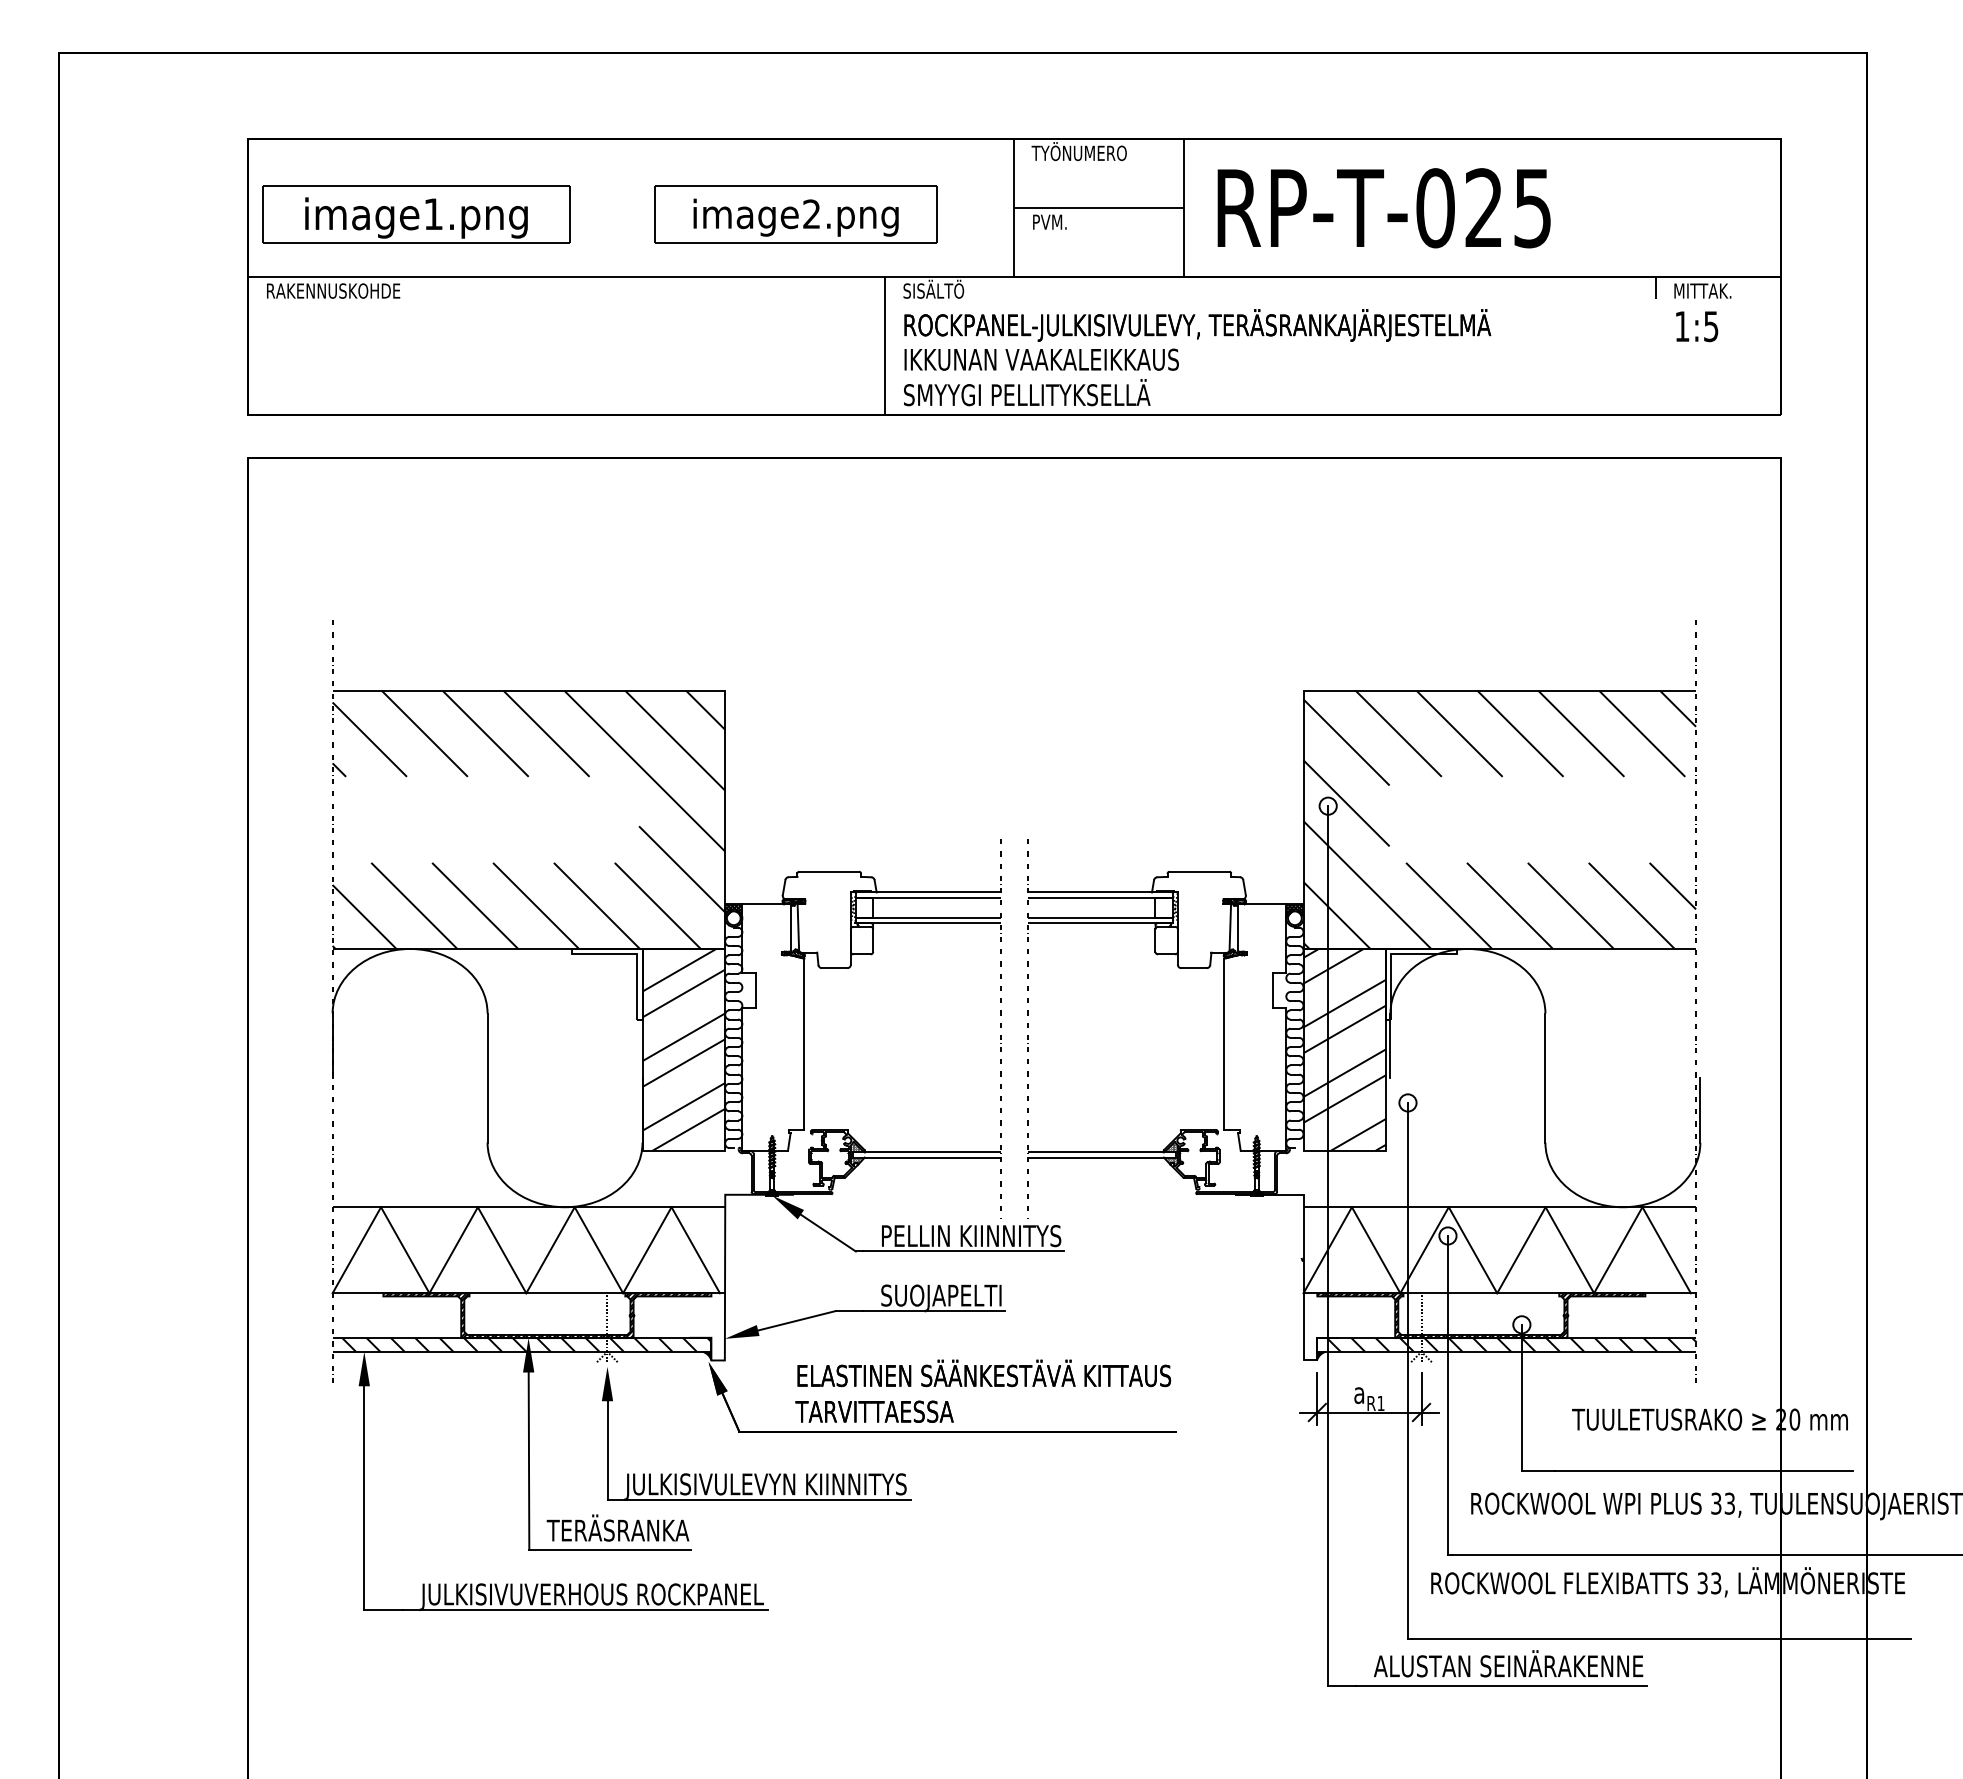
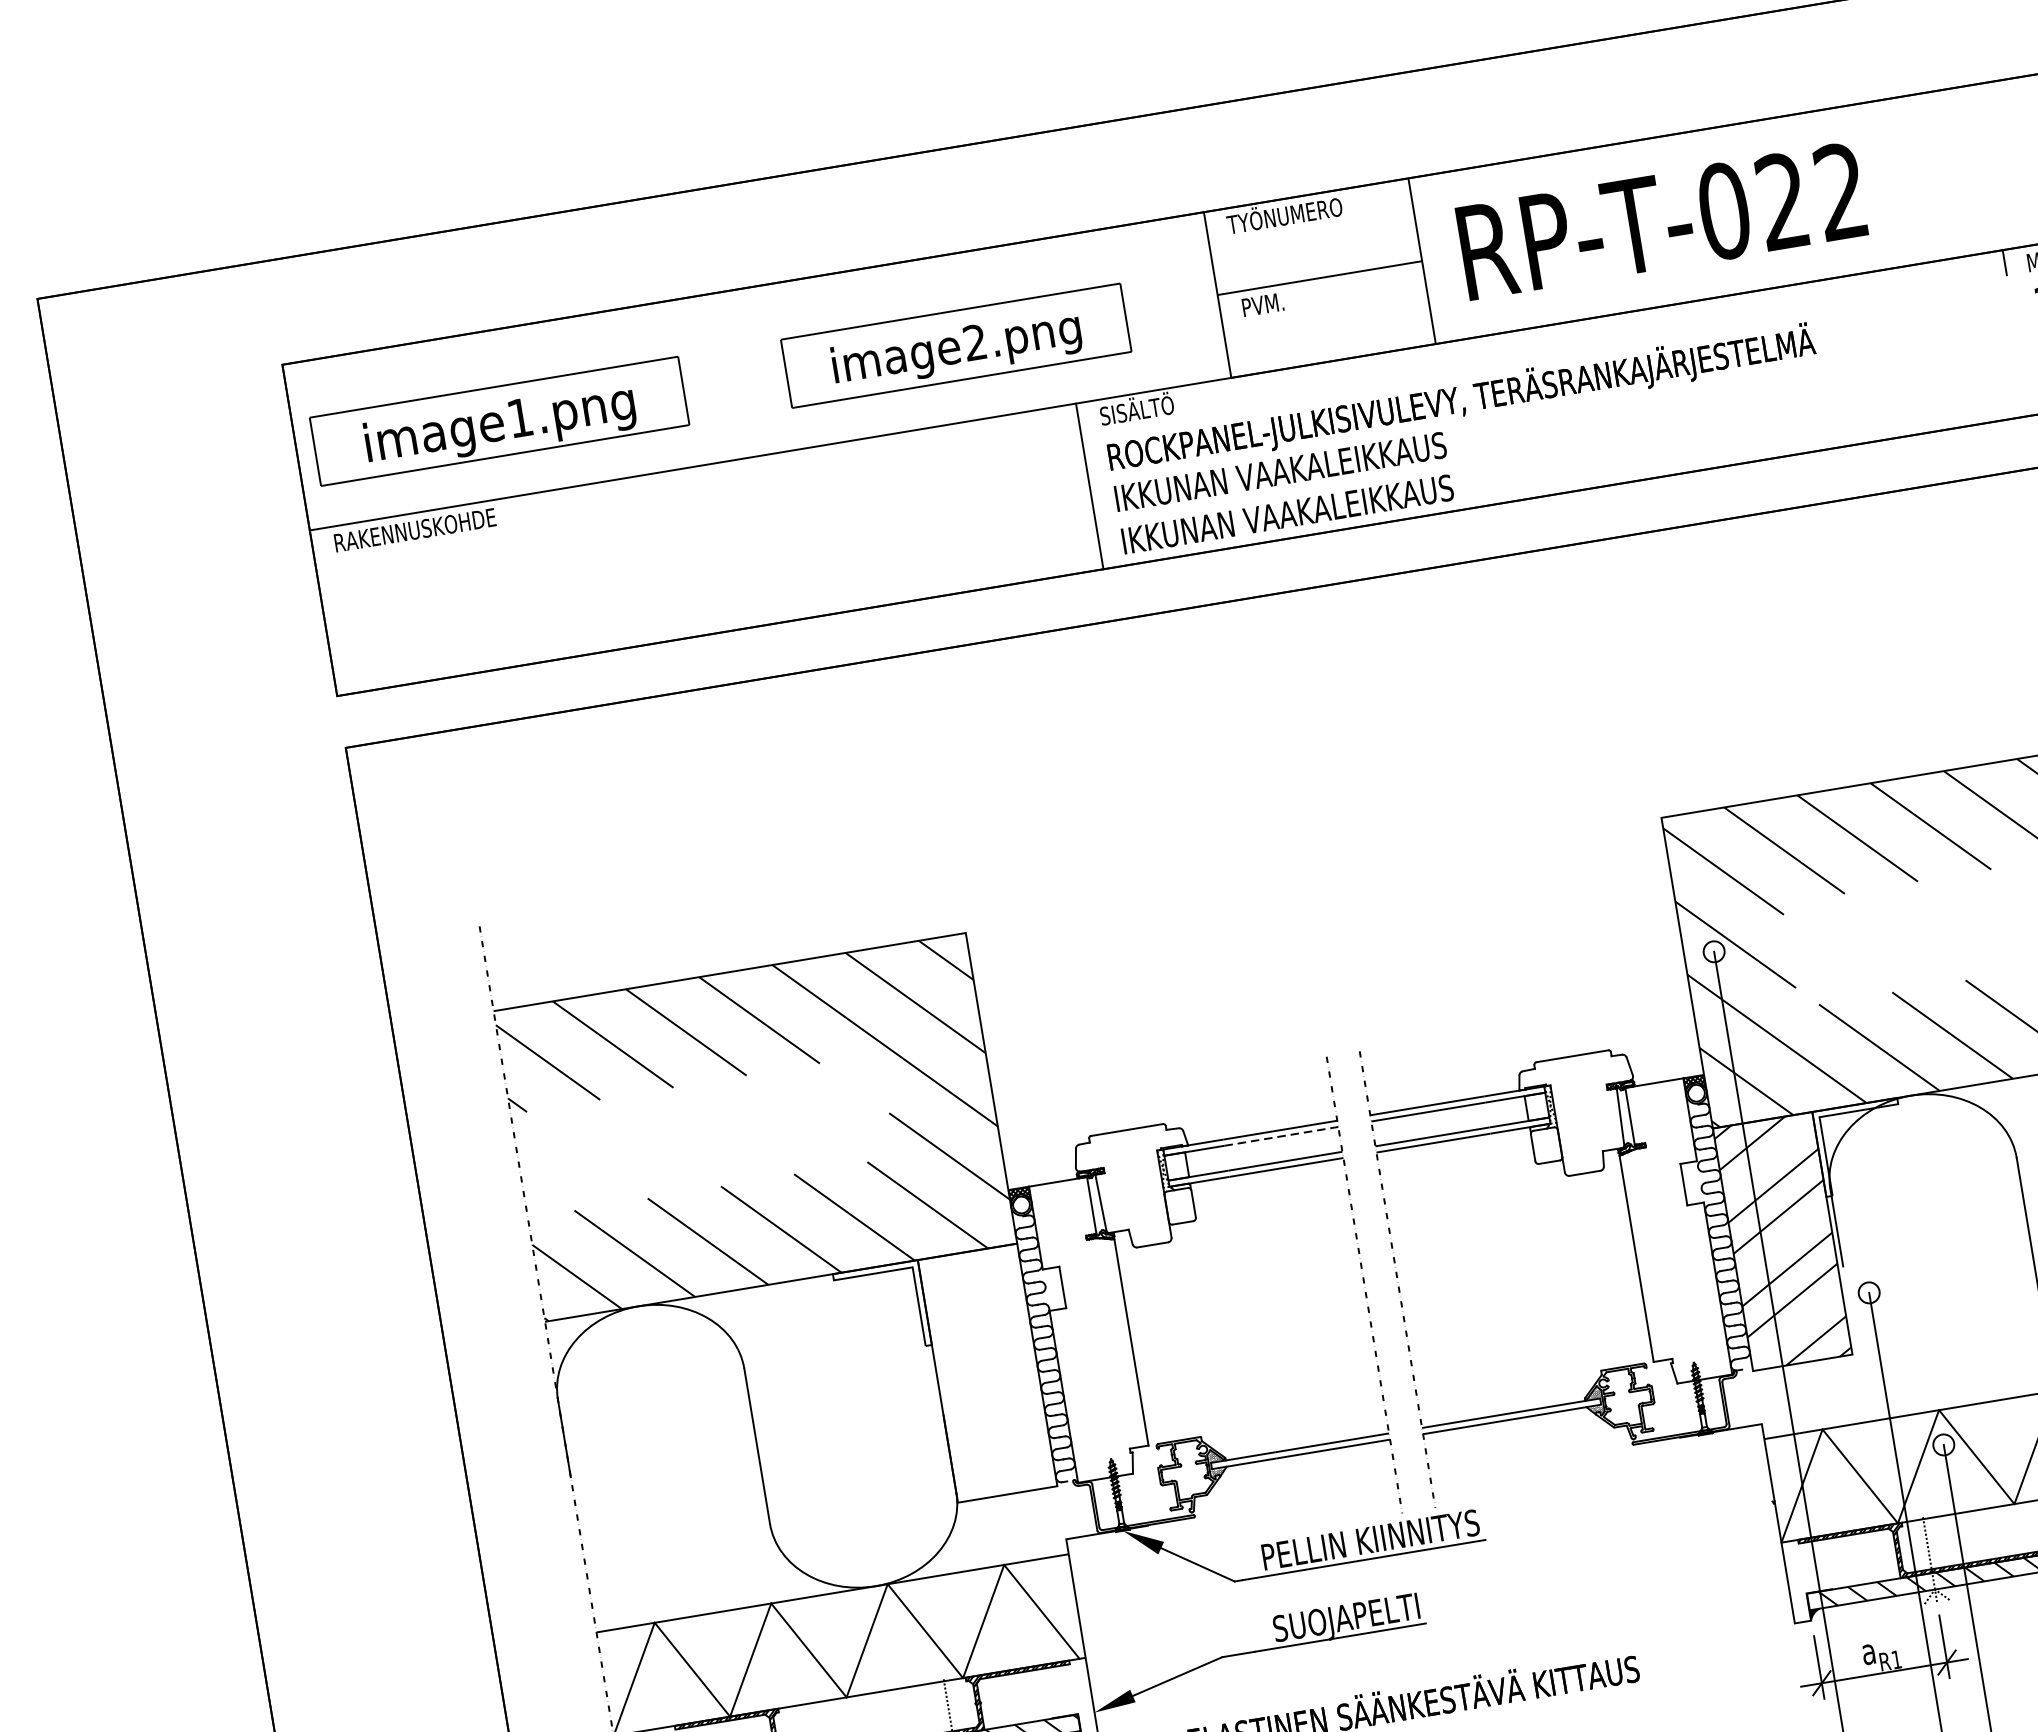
text: (1532, 208) -> (1840, 192), RP-T-025 -> RP-T-022
text: (1041, 392) -> (1286, 511), SMYYGI PELLITYKSELLÄ -> IKKUNAN VAAKALEIKKAUS
line: (953, 897) -> (1281, 1136), solid -> dashed
hatch: (683, 1049) -> (987, 1372), removed

